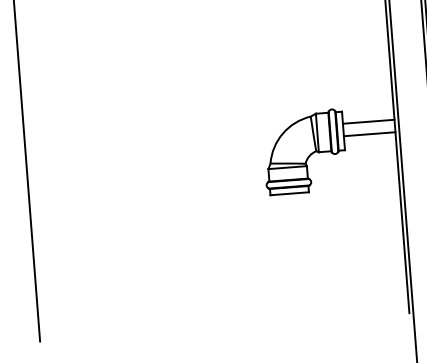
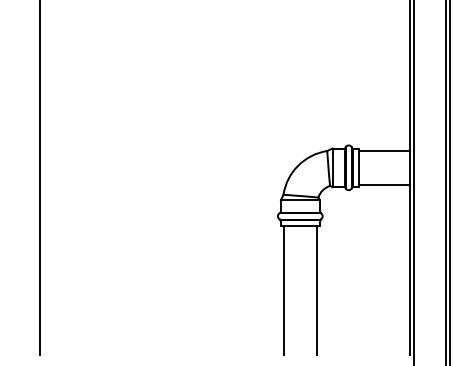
line: (368, 121) -> (384, 184), moved
line: (369, 134) -> (384, 151), moved
line: (311, 256) -> (317, 290), added
line: (277, 259) -> (283, 290), added

